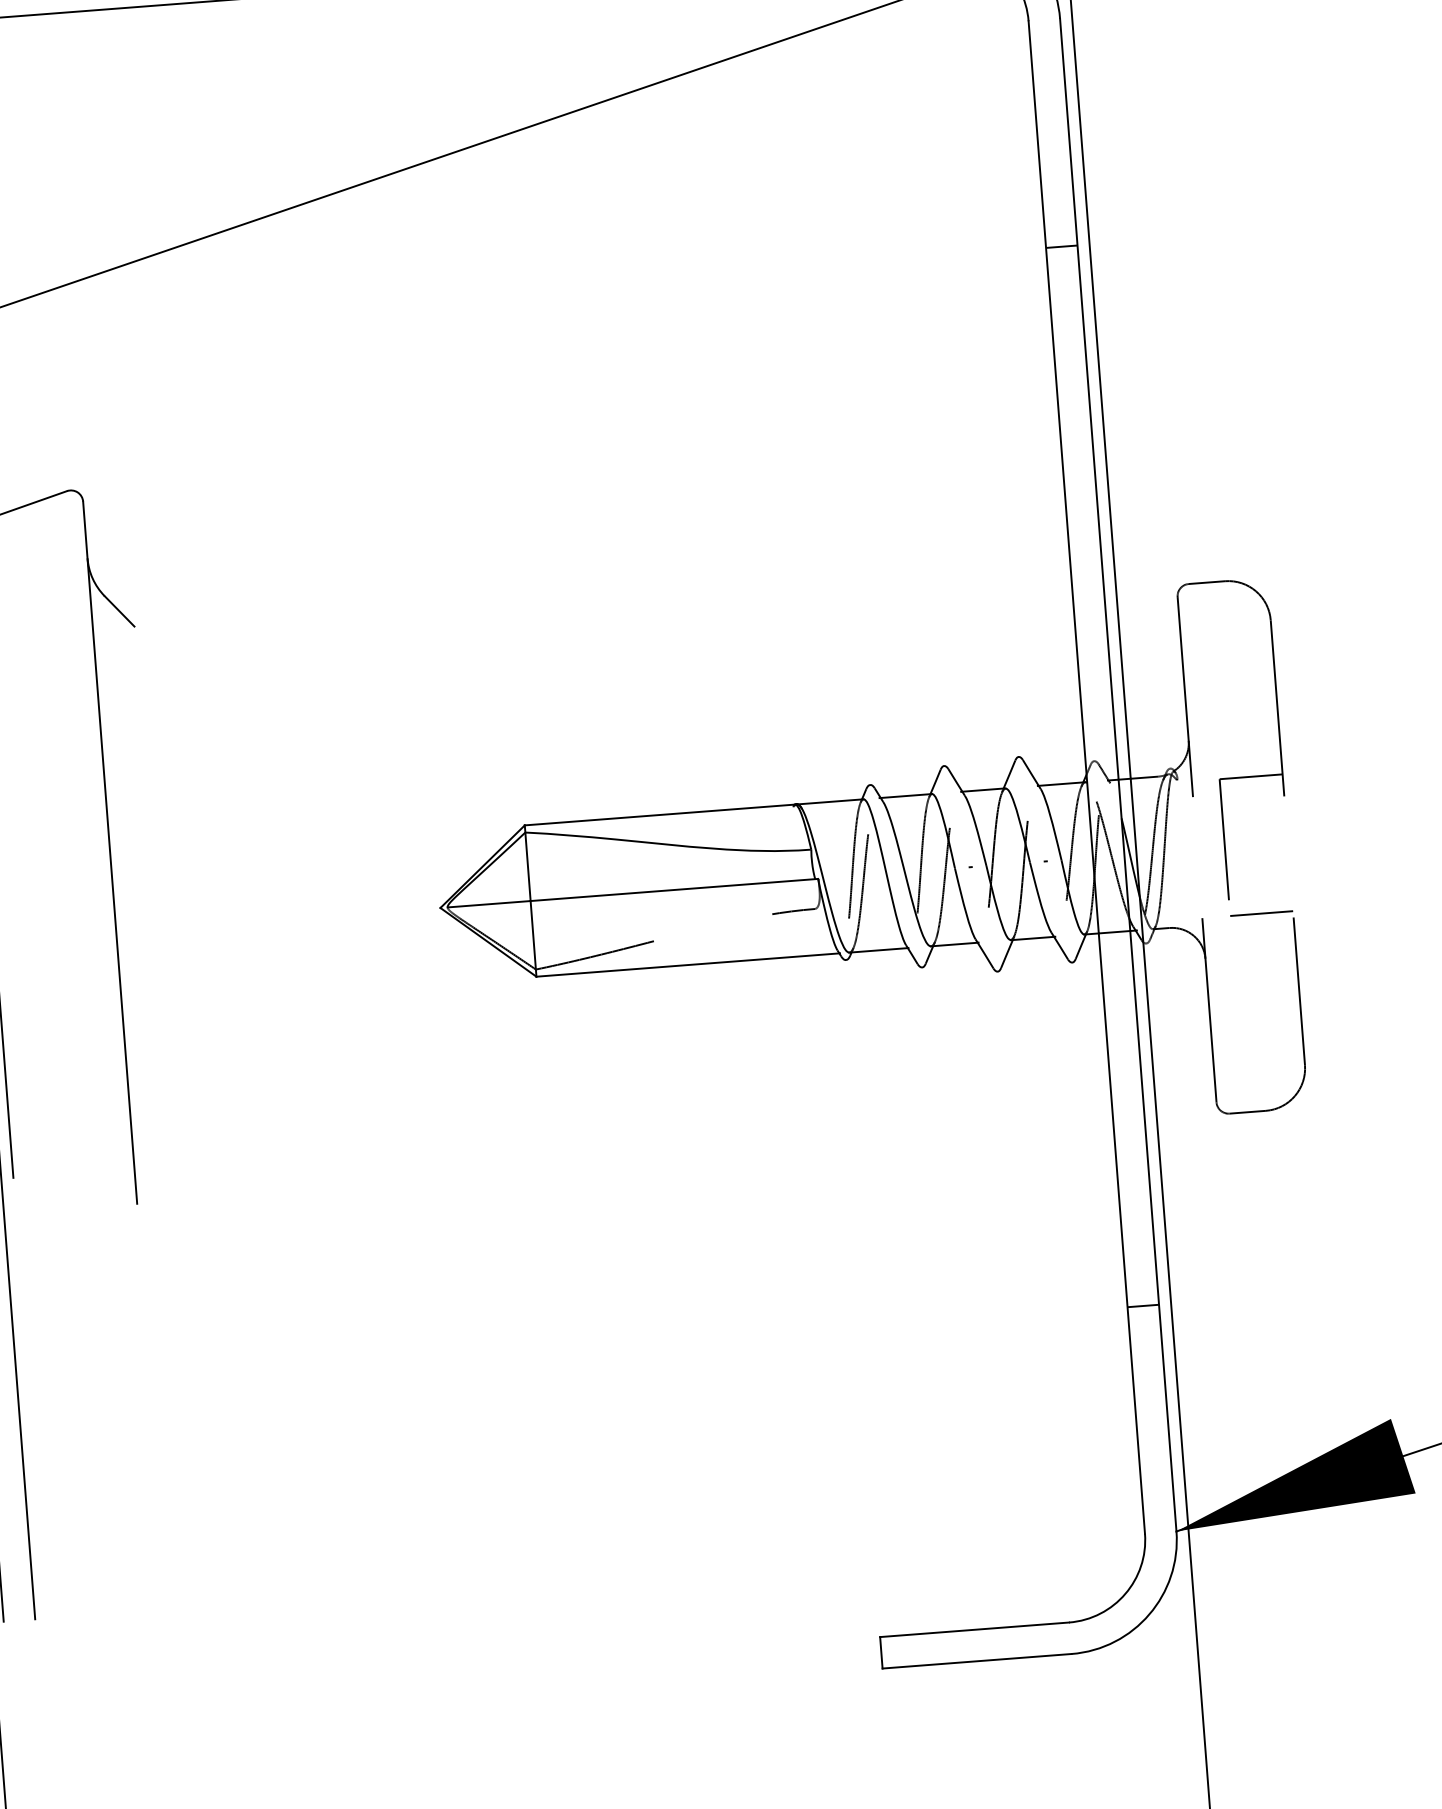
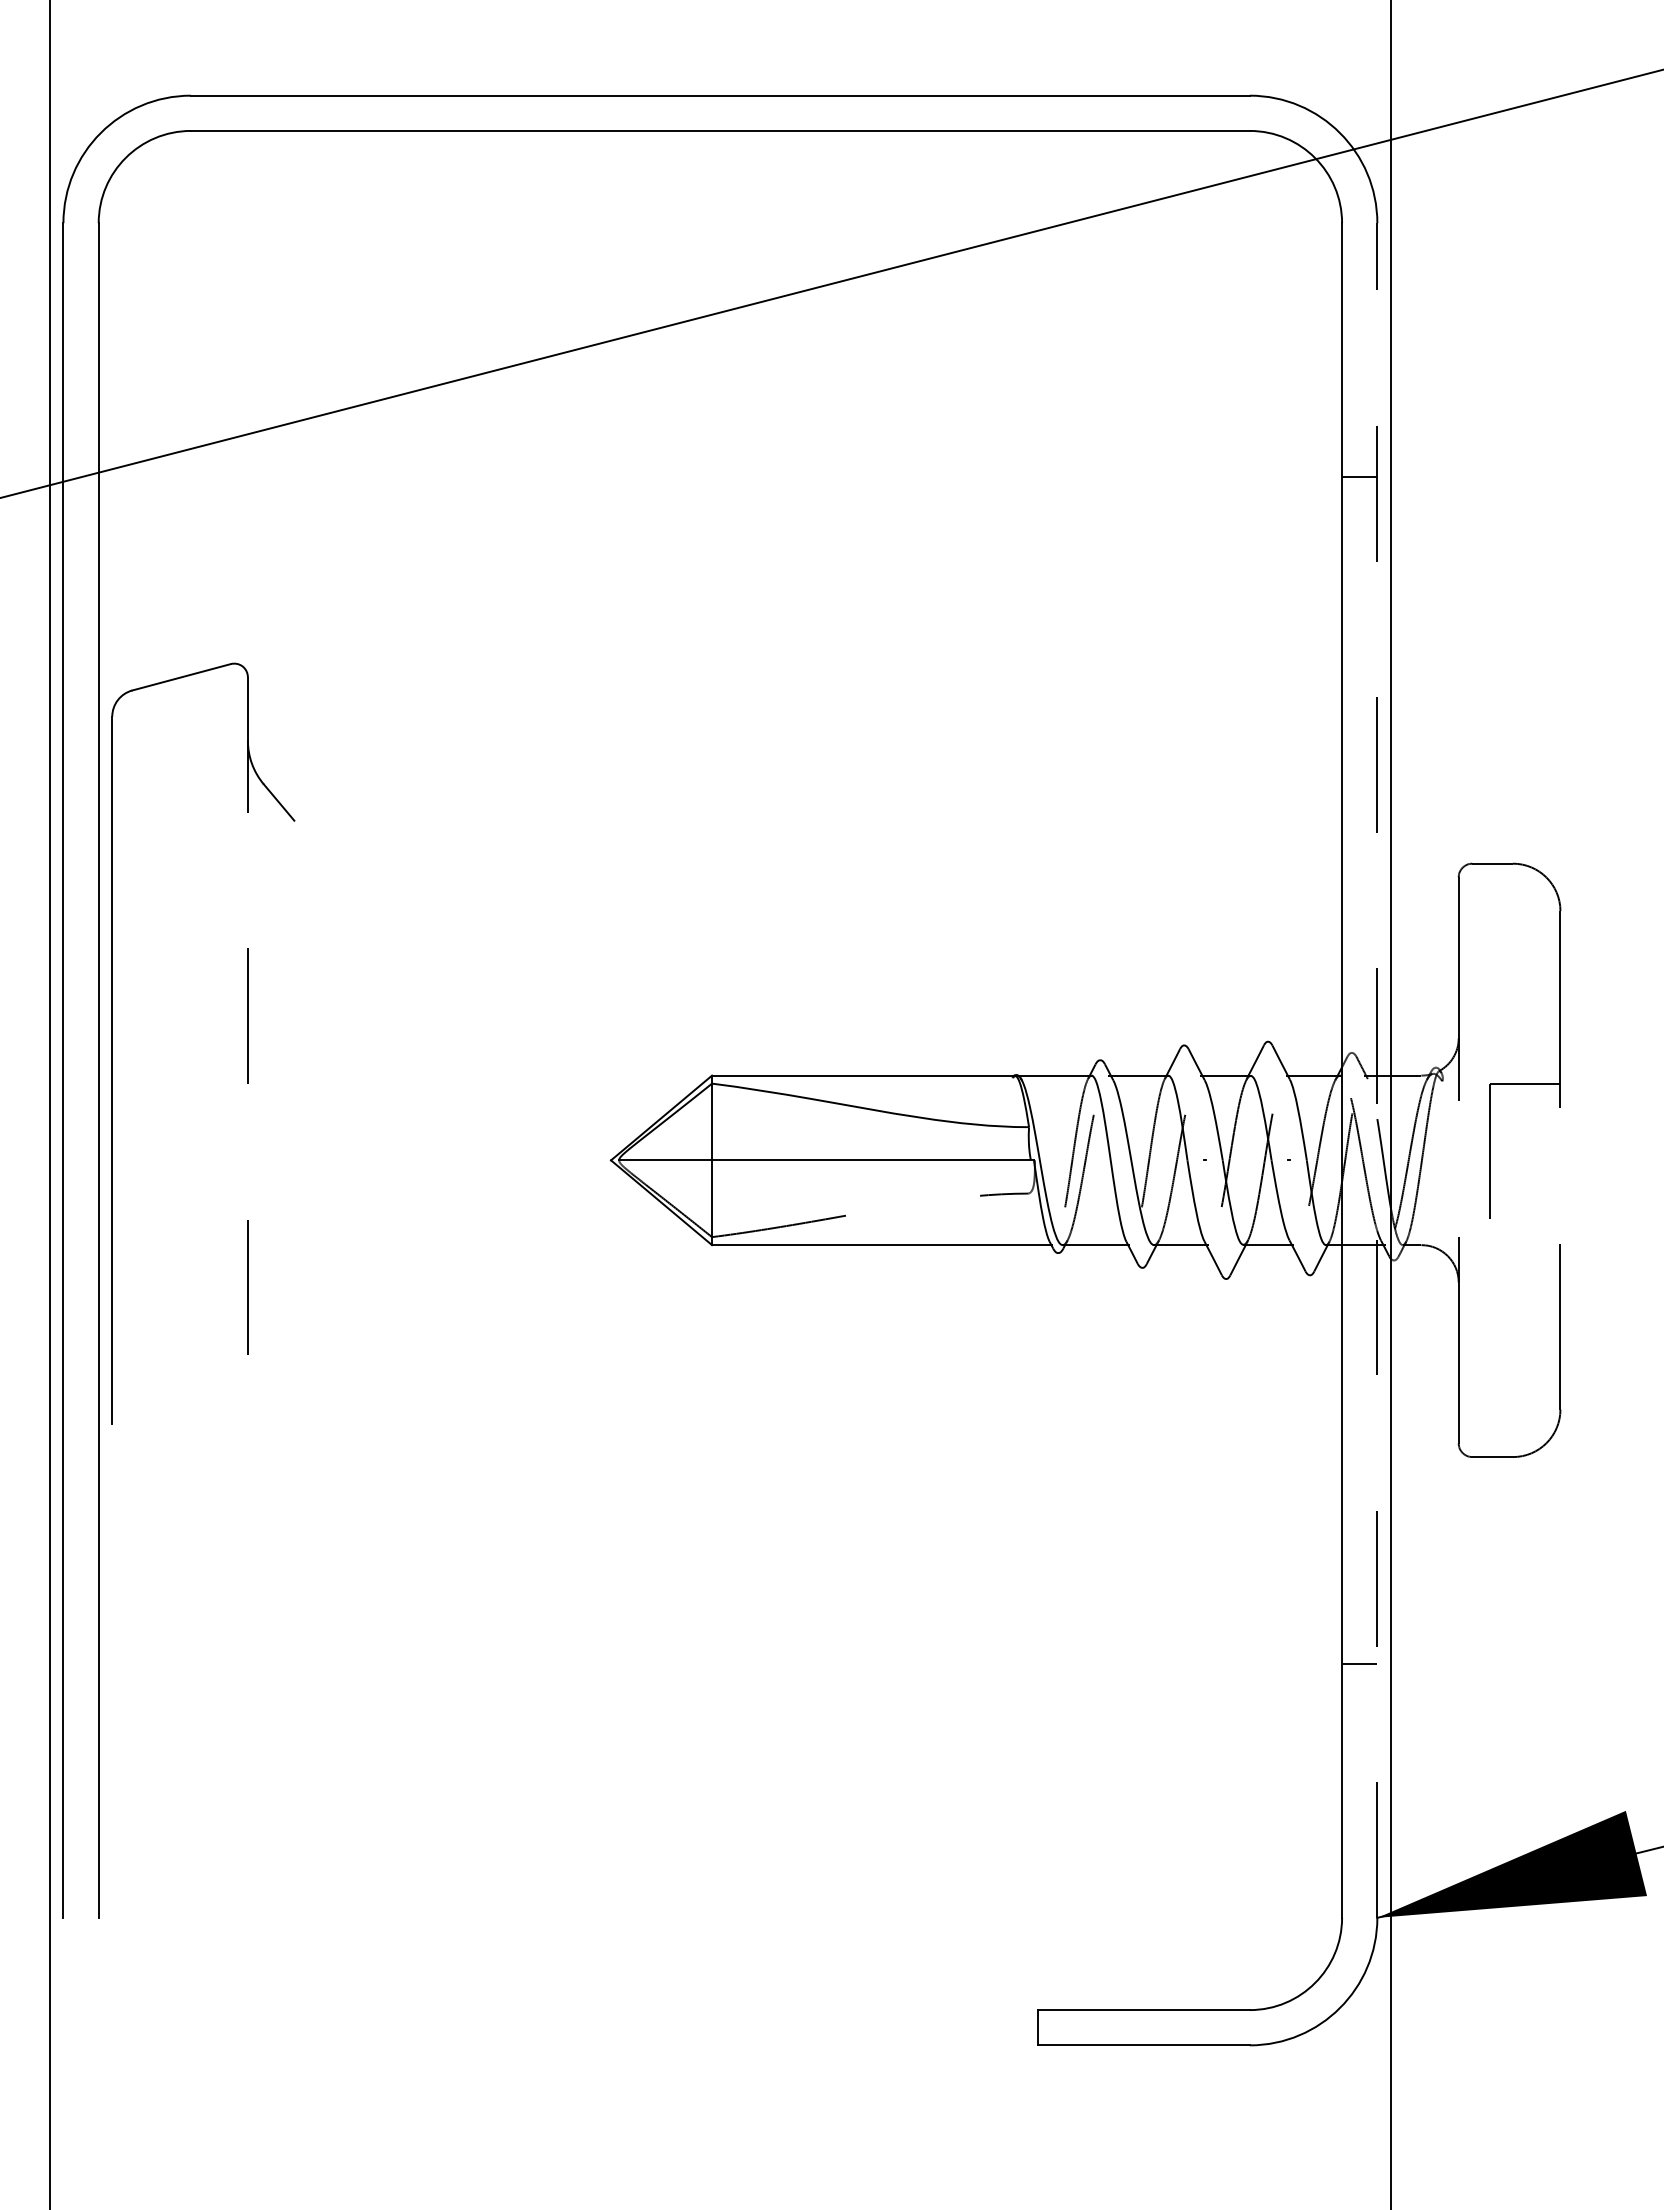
line: (1118, 775) -> (1377, 1070), solid -> dashed
line: (109, 853) -> (247, 1071), solid -> dashed
line: (1261, 914) -> (1524, 1237), removed

